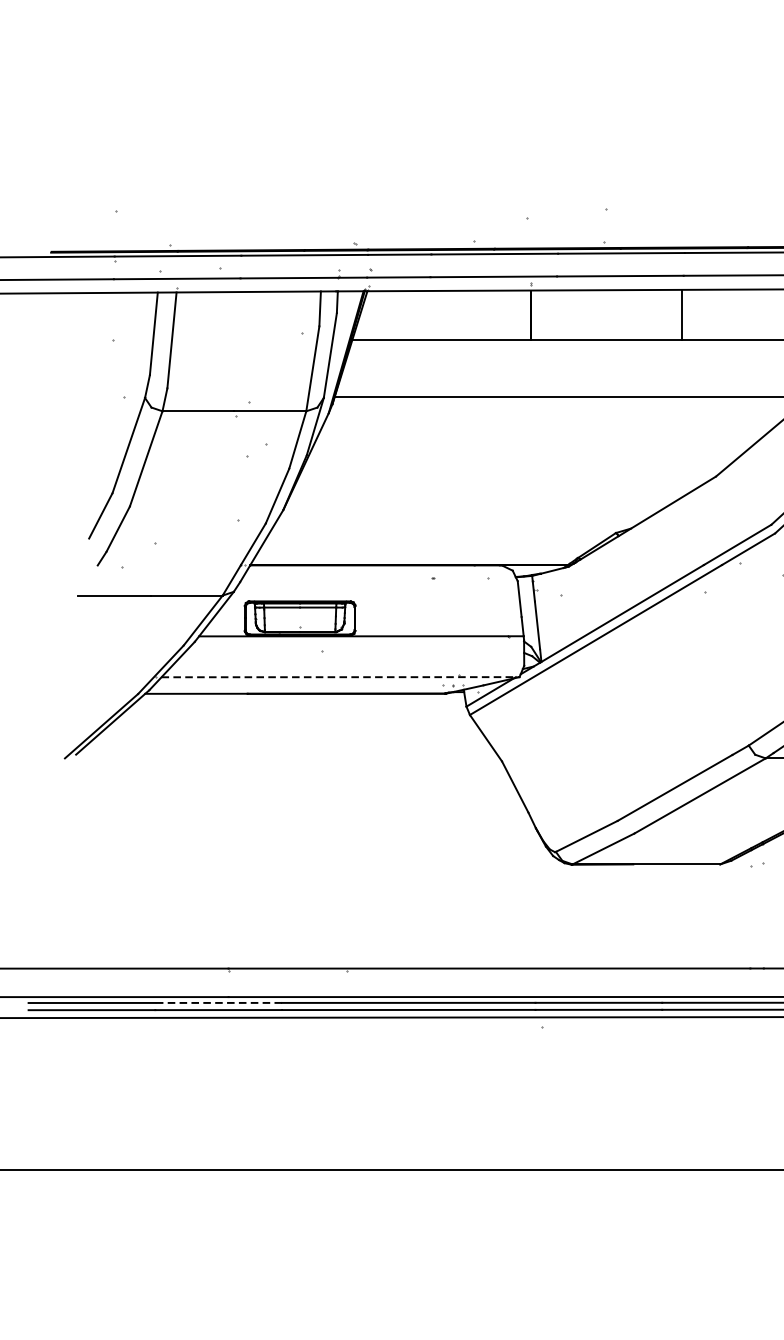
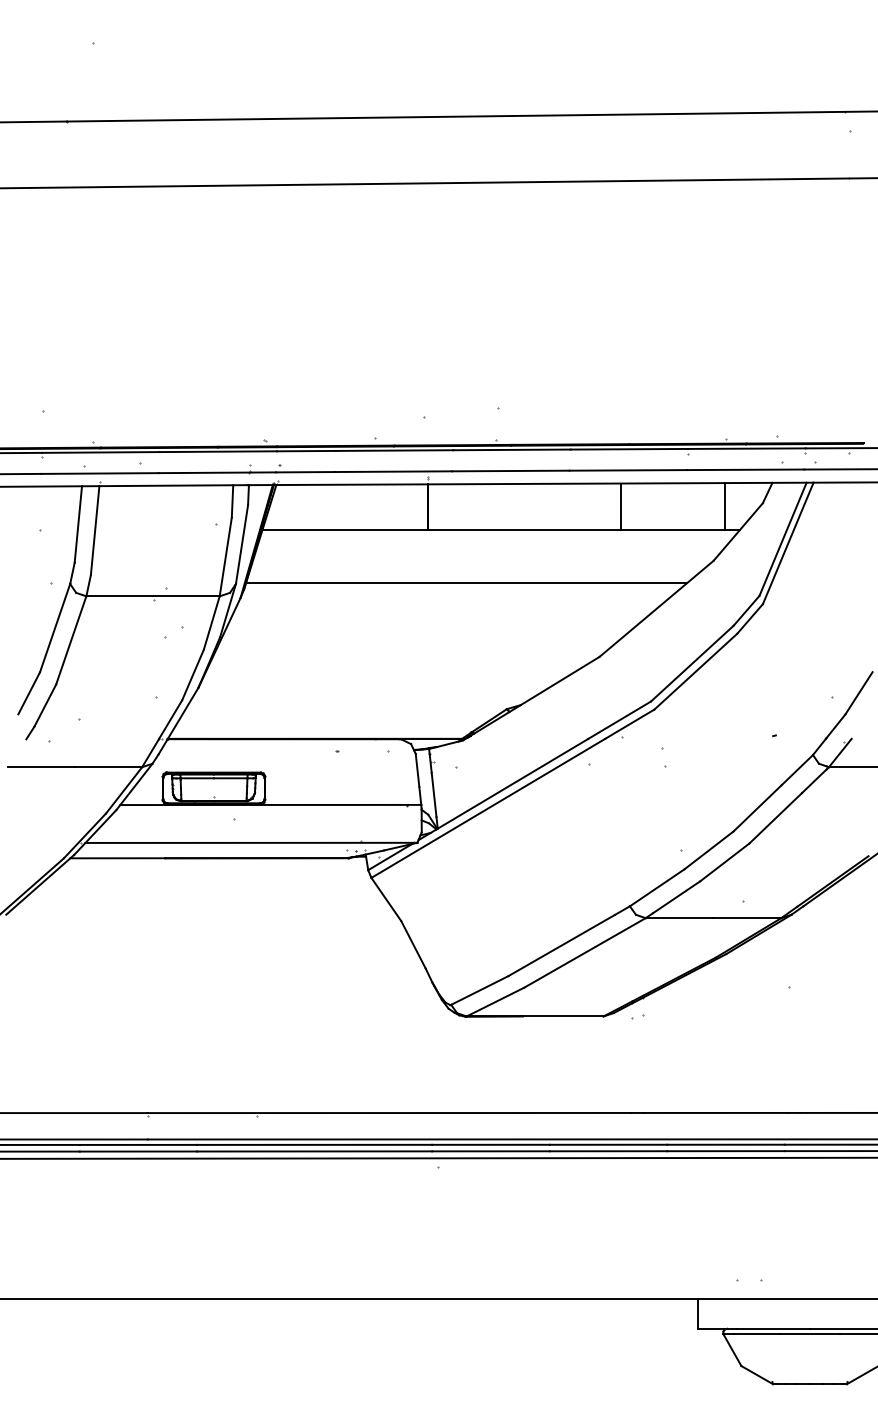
line: (682, 314) -> (621, 506), moved
line: (340, 676) -> (251, 842), dashed -> solid
line: (218, 1002) -> (138, 1144), dashed -> solid

